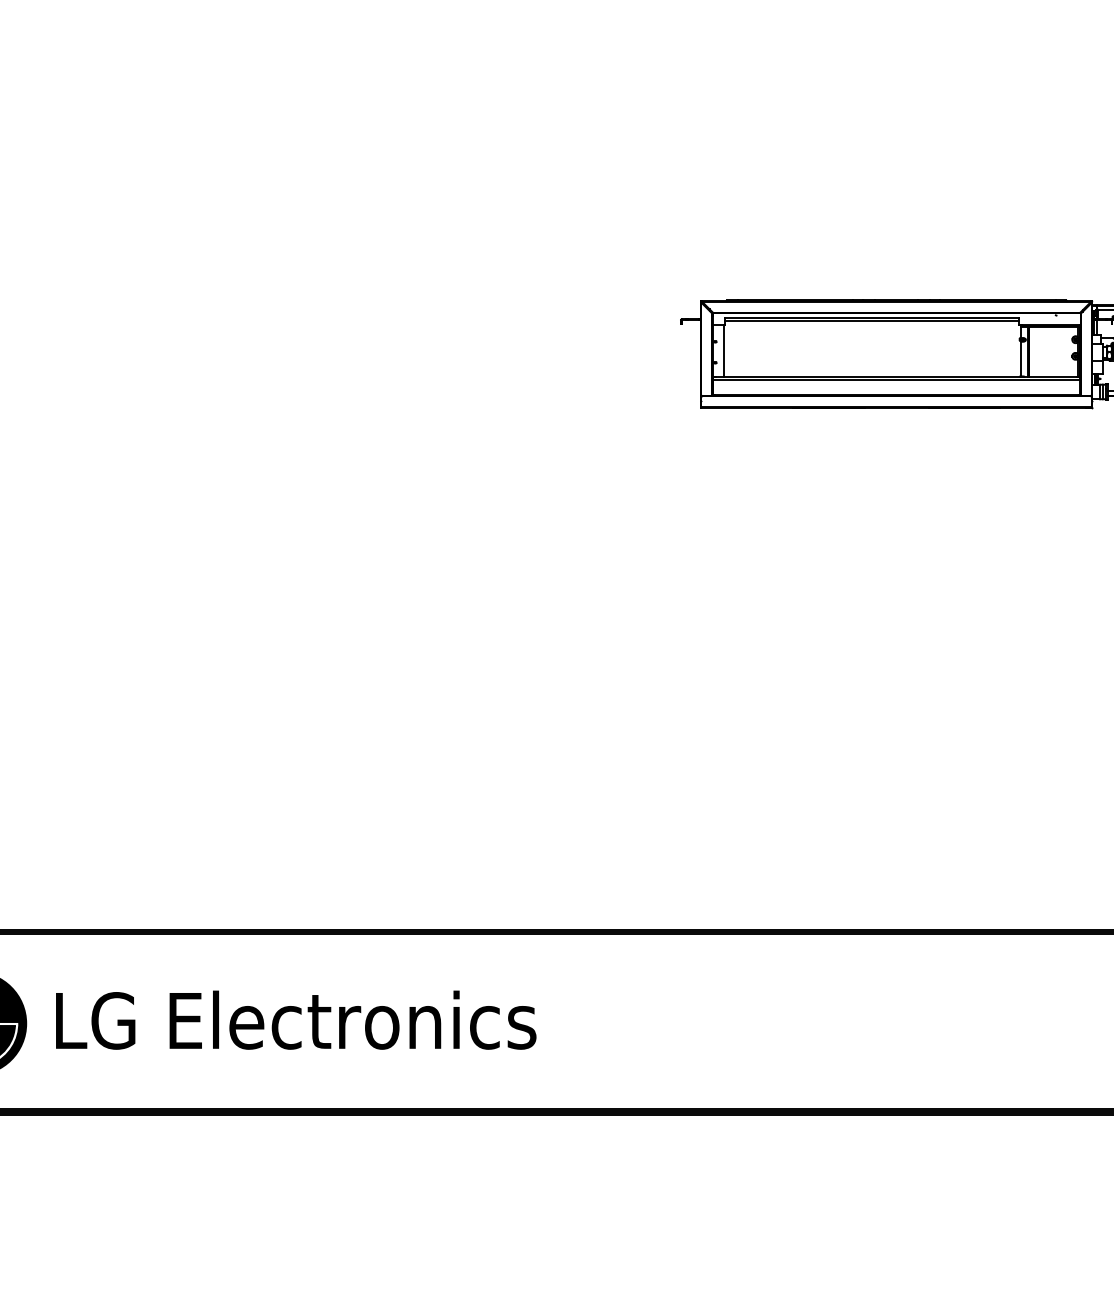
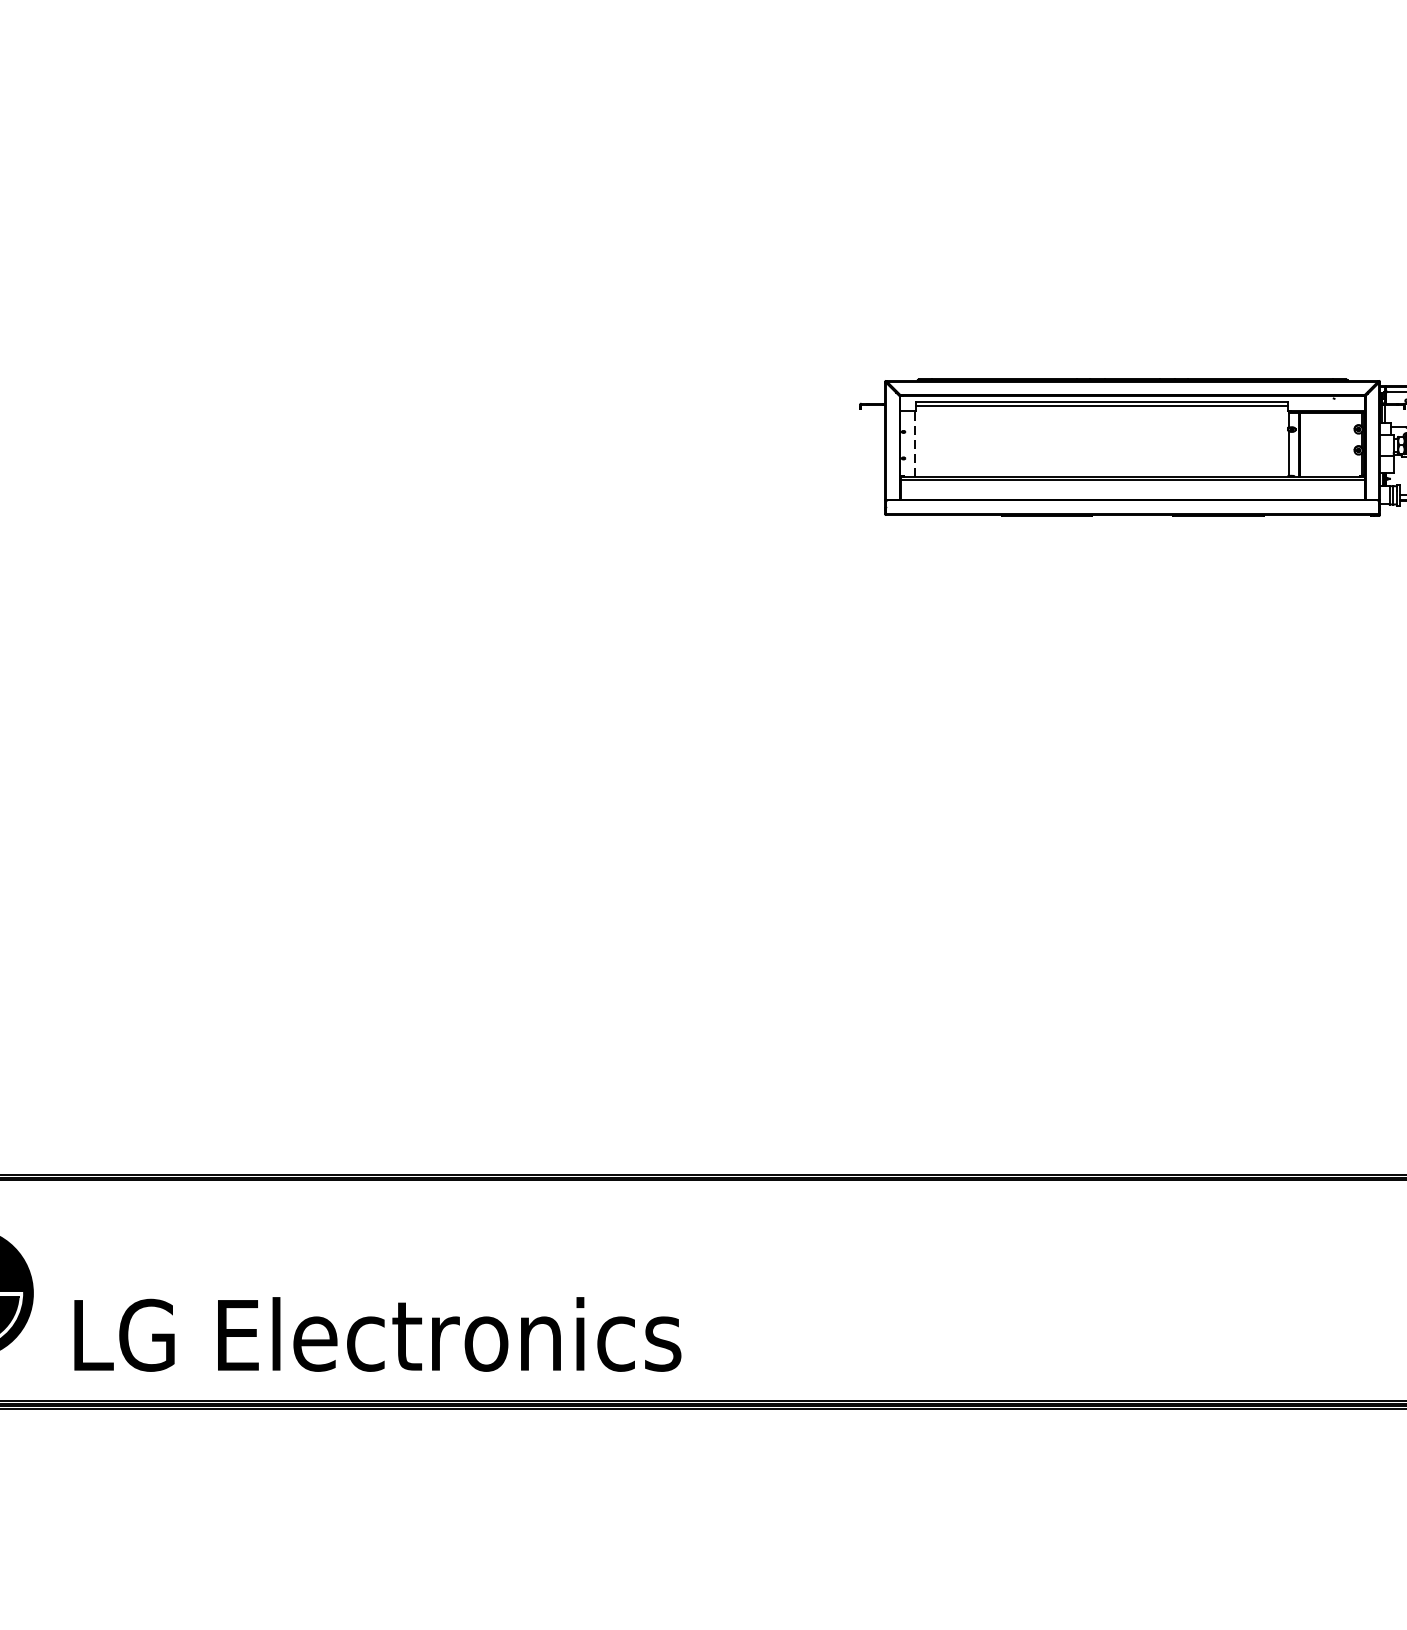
line: (724, 351) -> (915, 444), solid -> dashed
text: (296, 1019) -> (378, 1333), moved

